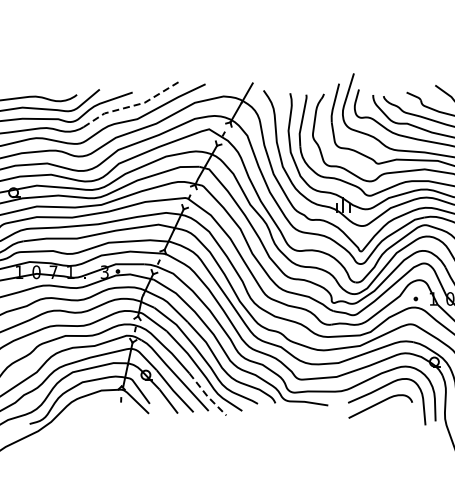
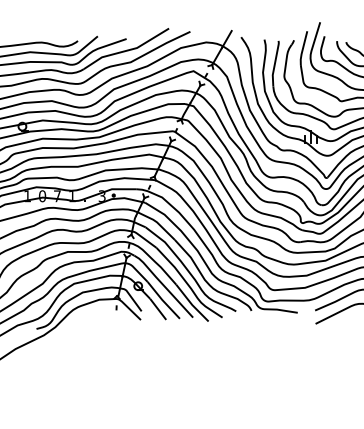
line: (133, 105) -> (127, 50), dashed -> solid
line: (207, 395) -> (192, 304), dashed -> solid

